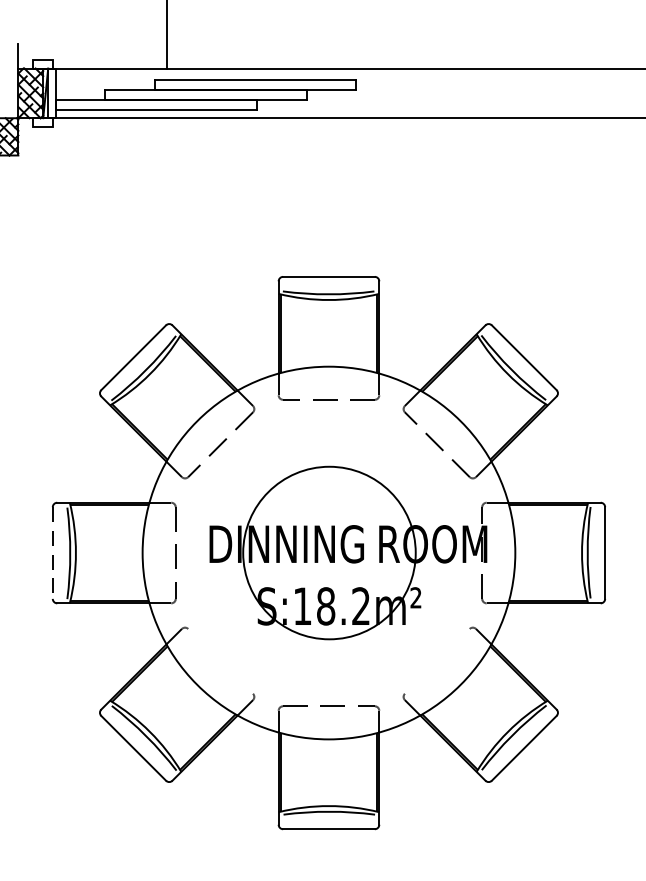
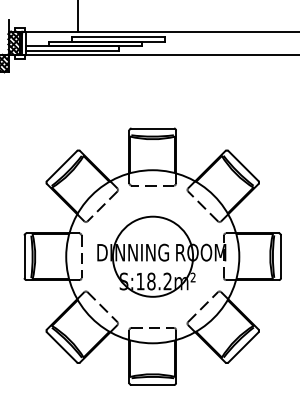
line: (52, 554) -> (24, 257), dashed -> solid
line: (220, 662) -> (102, 307), added
line: (438, 662) -> (203, 307), added

